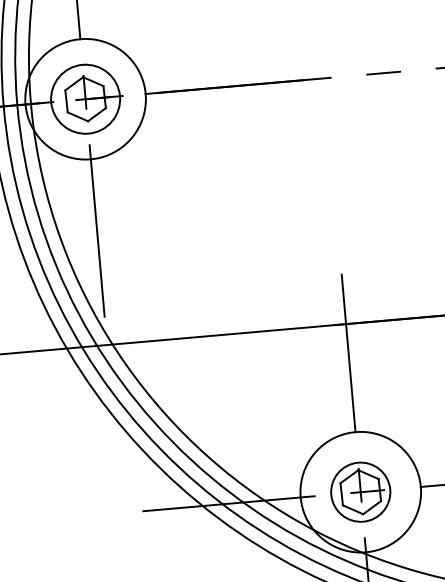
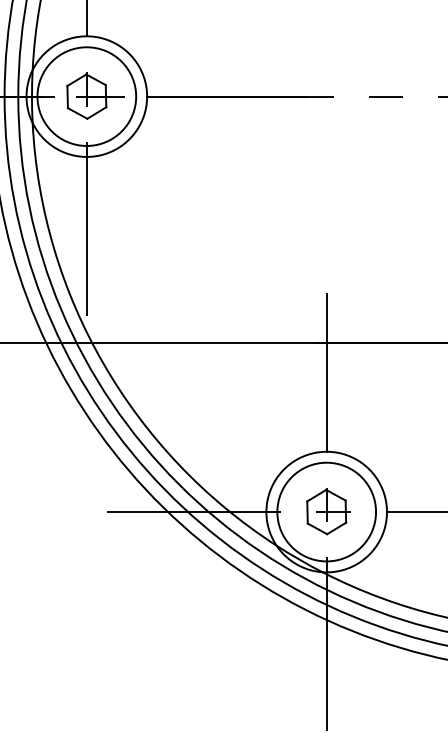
circle: (85, 99) -> (86, 96), size x1.43
circle: (360, 491) -> (326, 511), size x1.67

